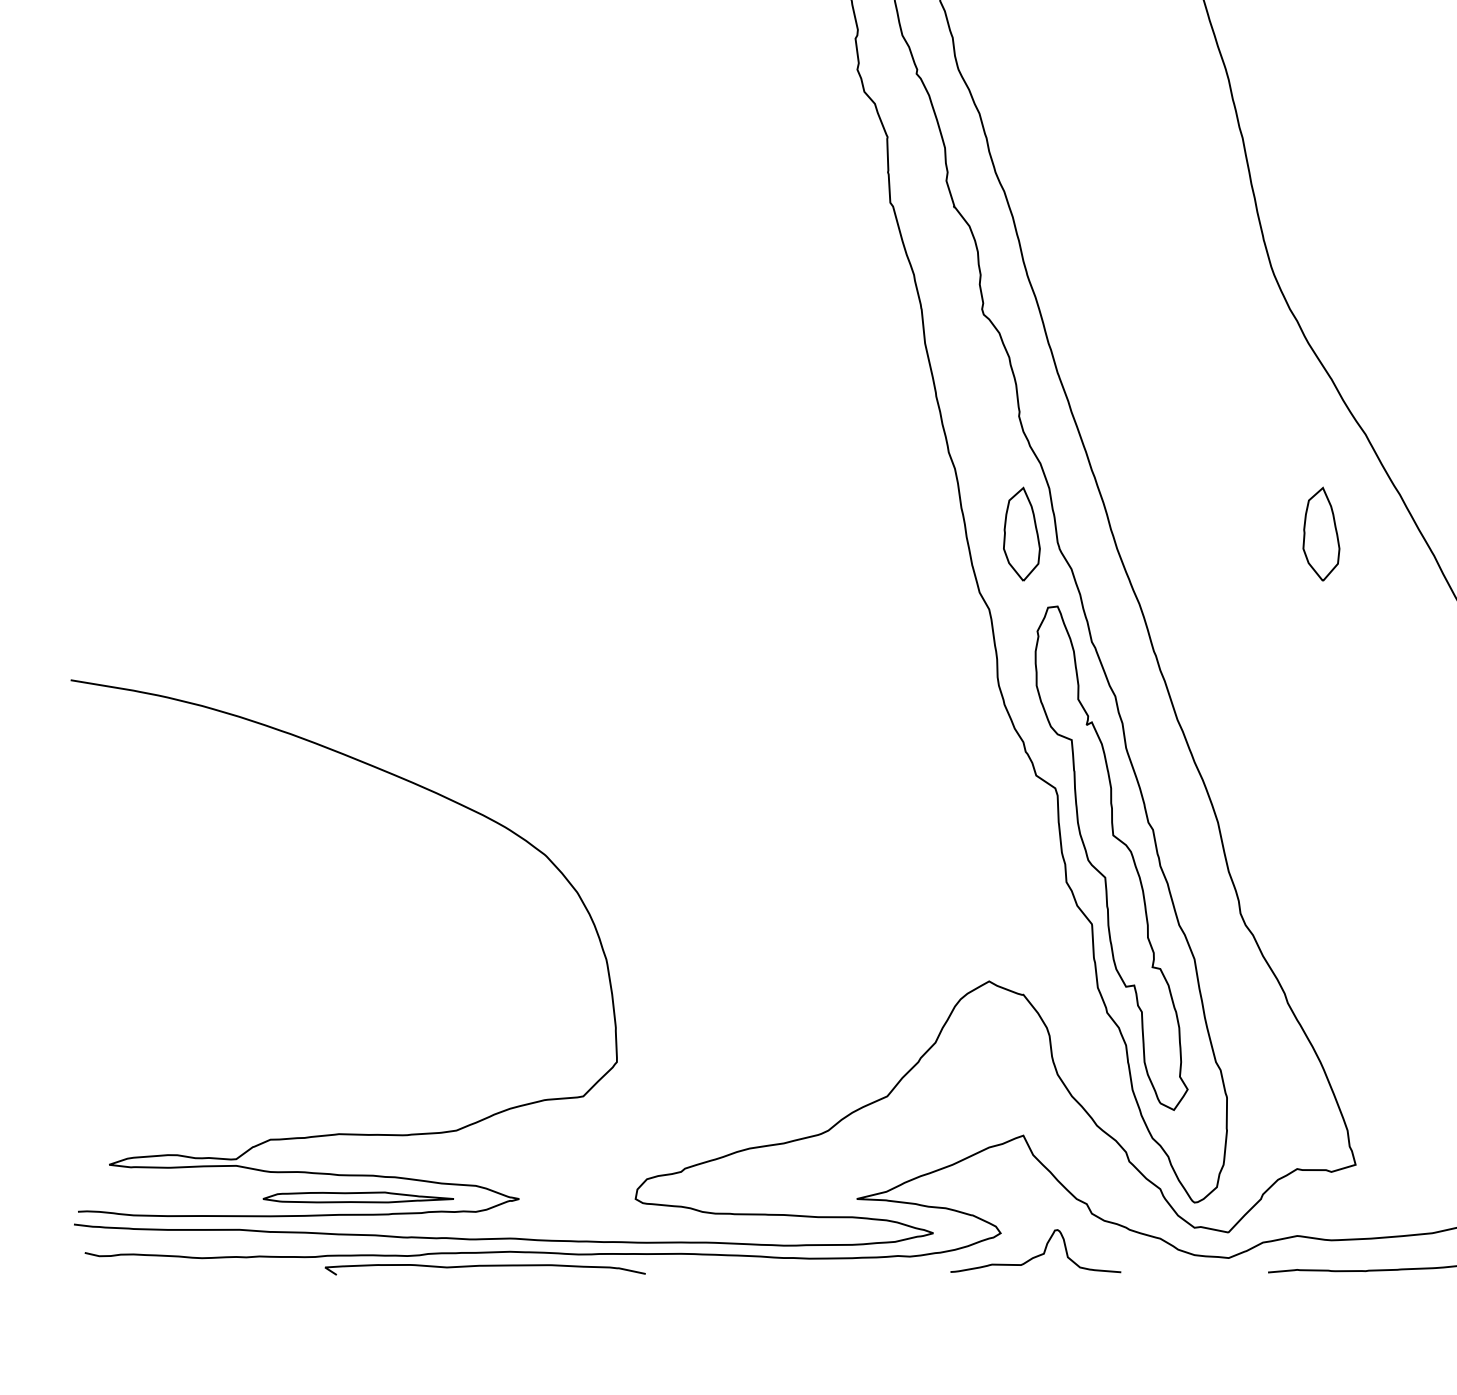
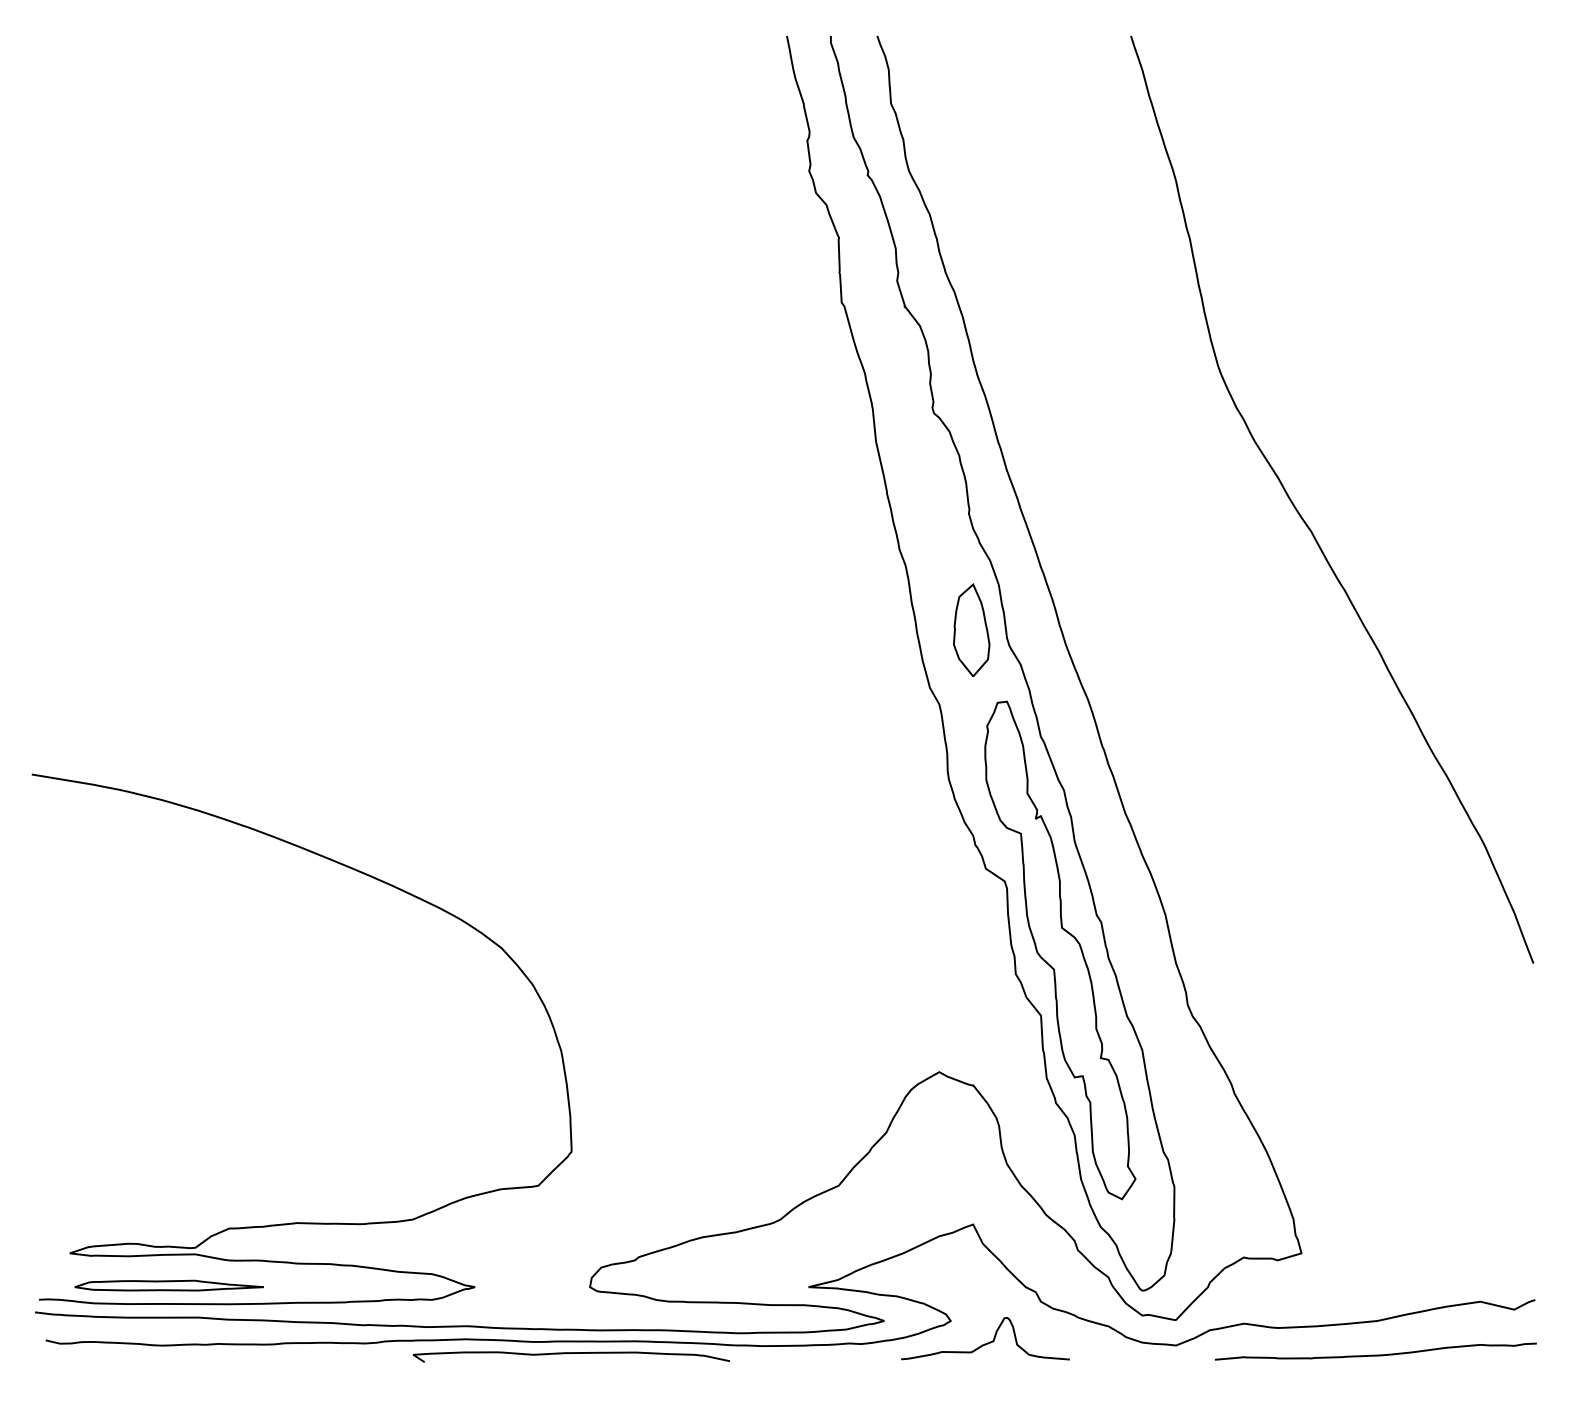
part: (1321, 533) -> (1267, 629), removed
part: (357, 1197) -> (168, 1285), moved
curve: (485, 1266) -> (571, 1353), moved

